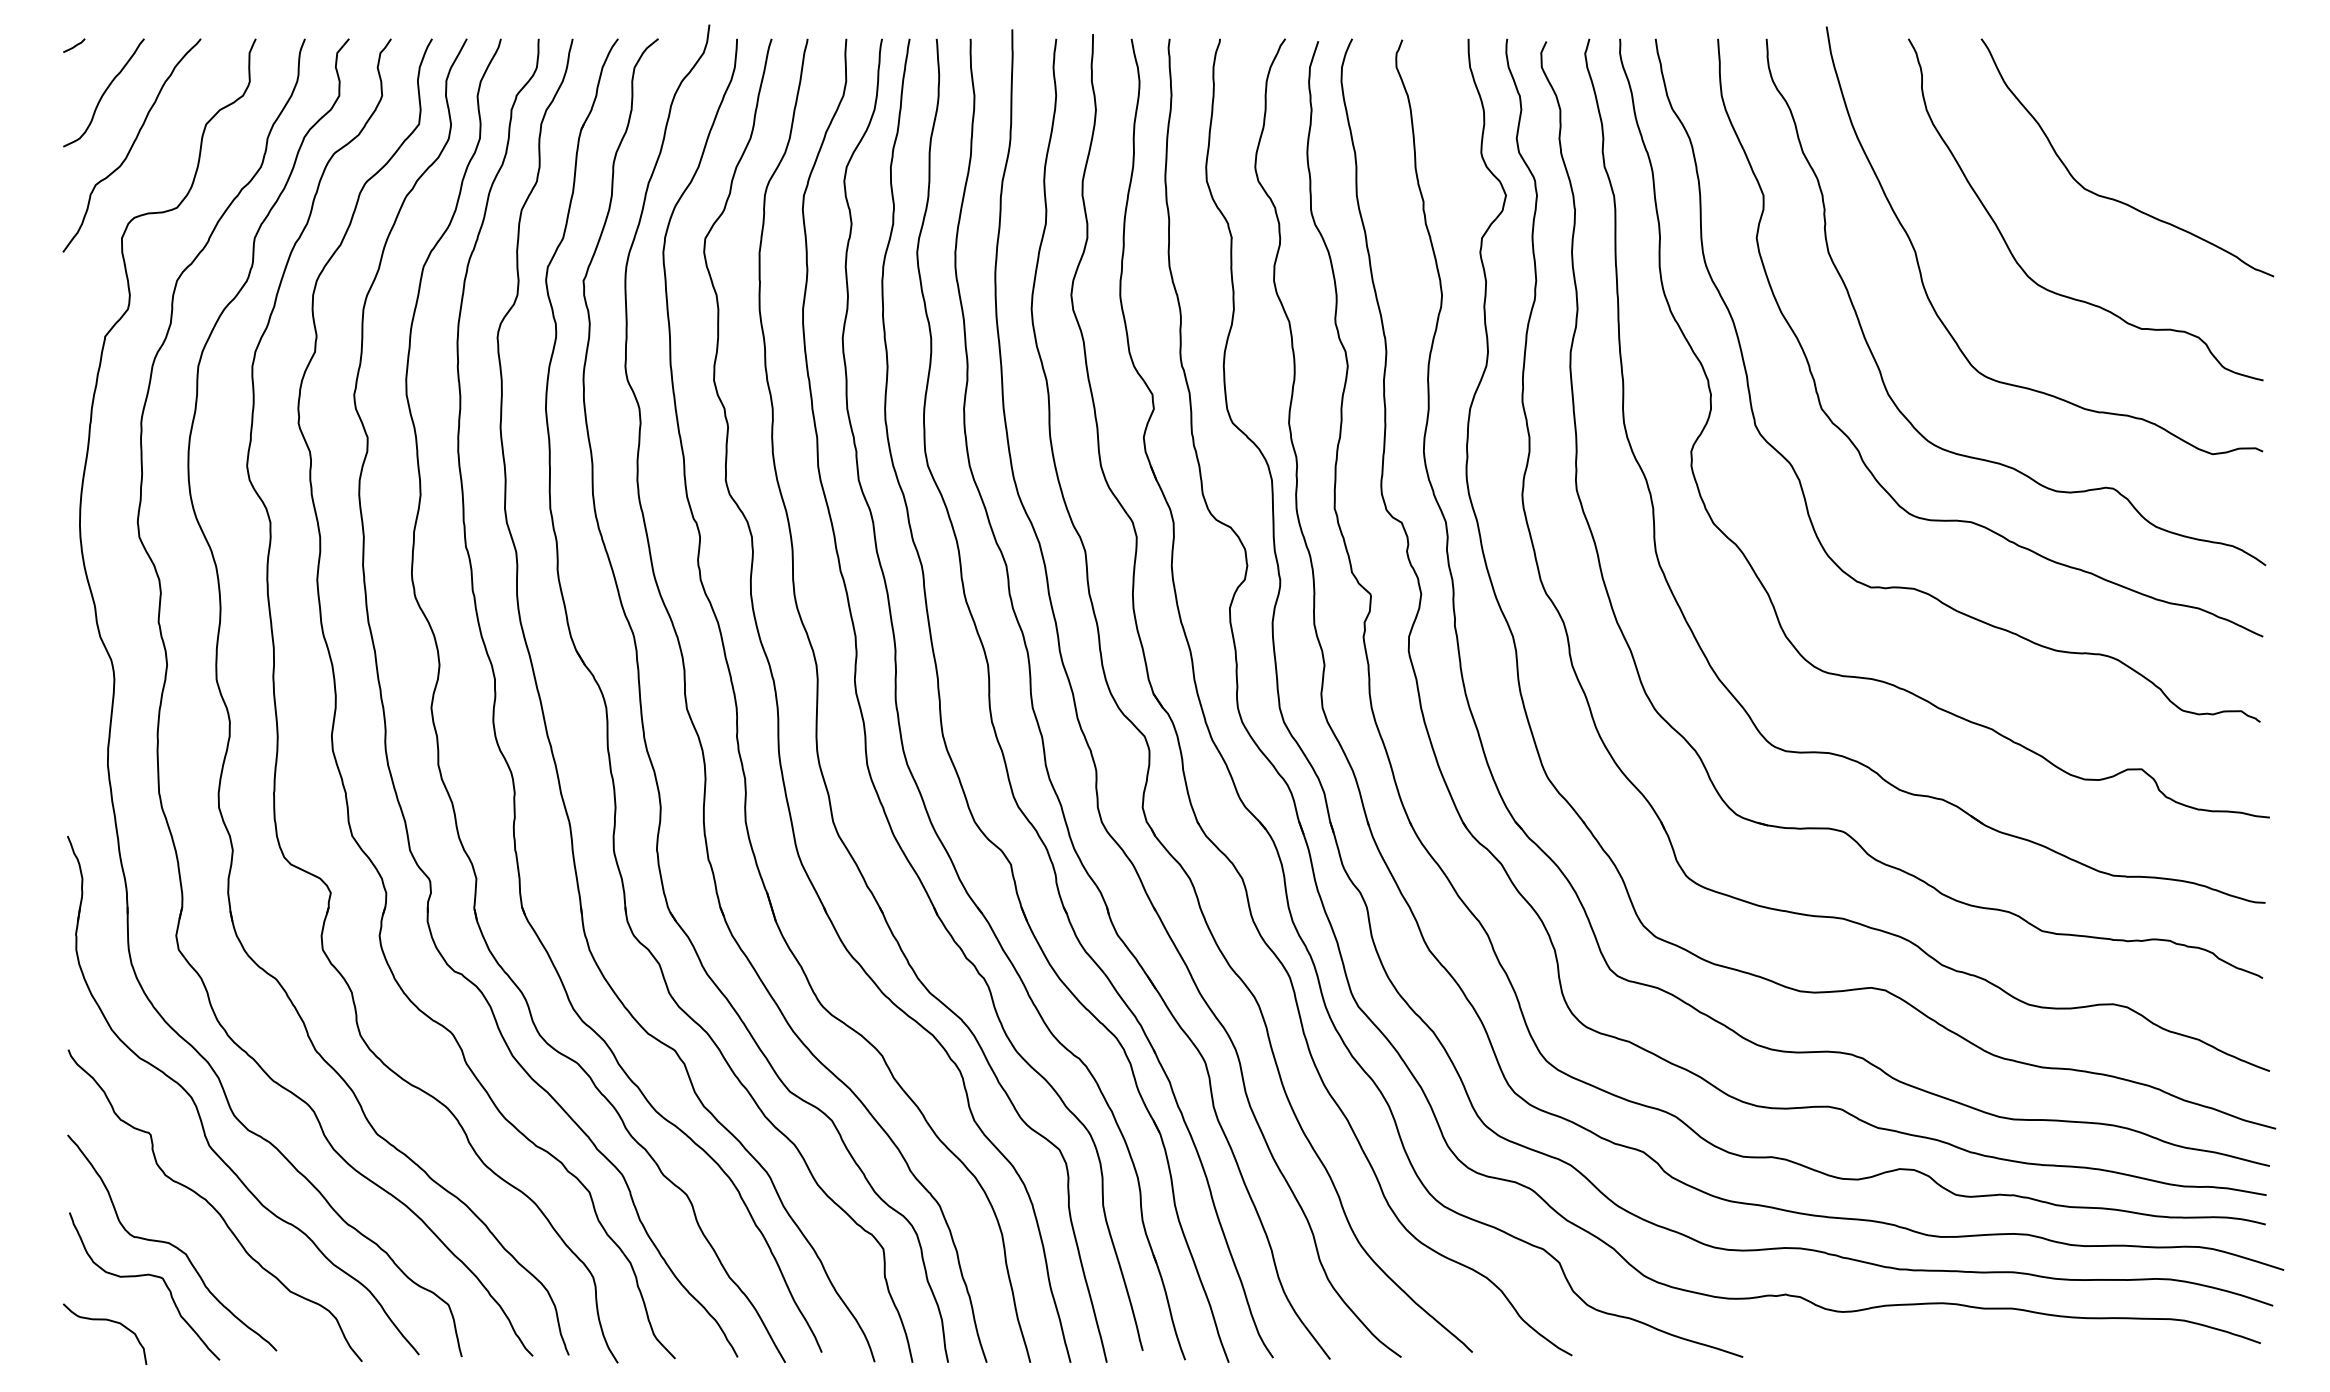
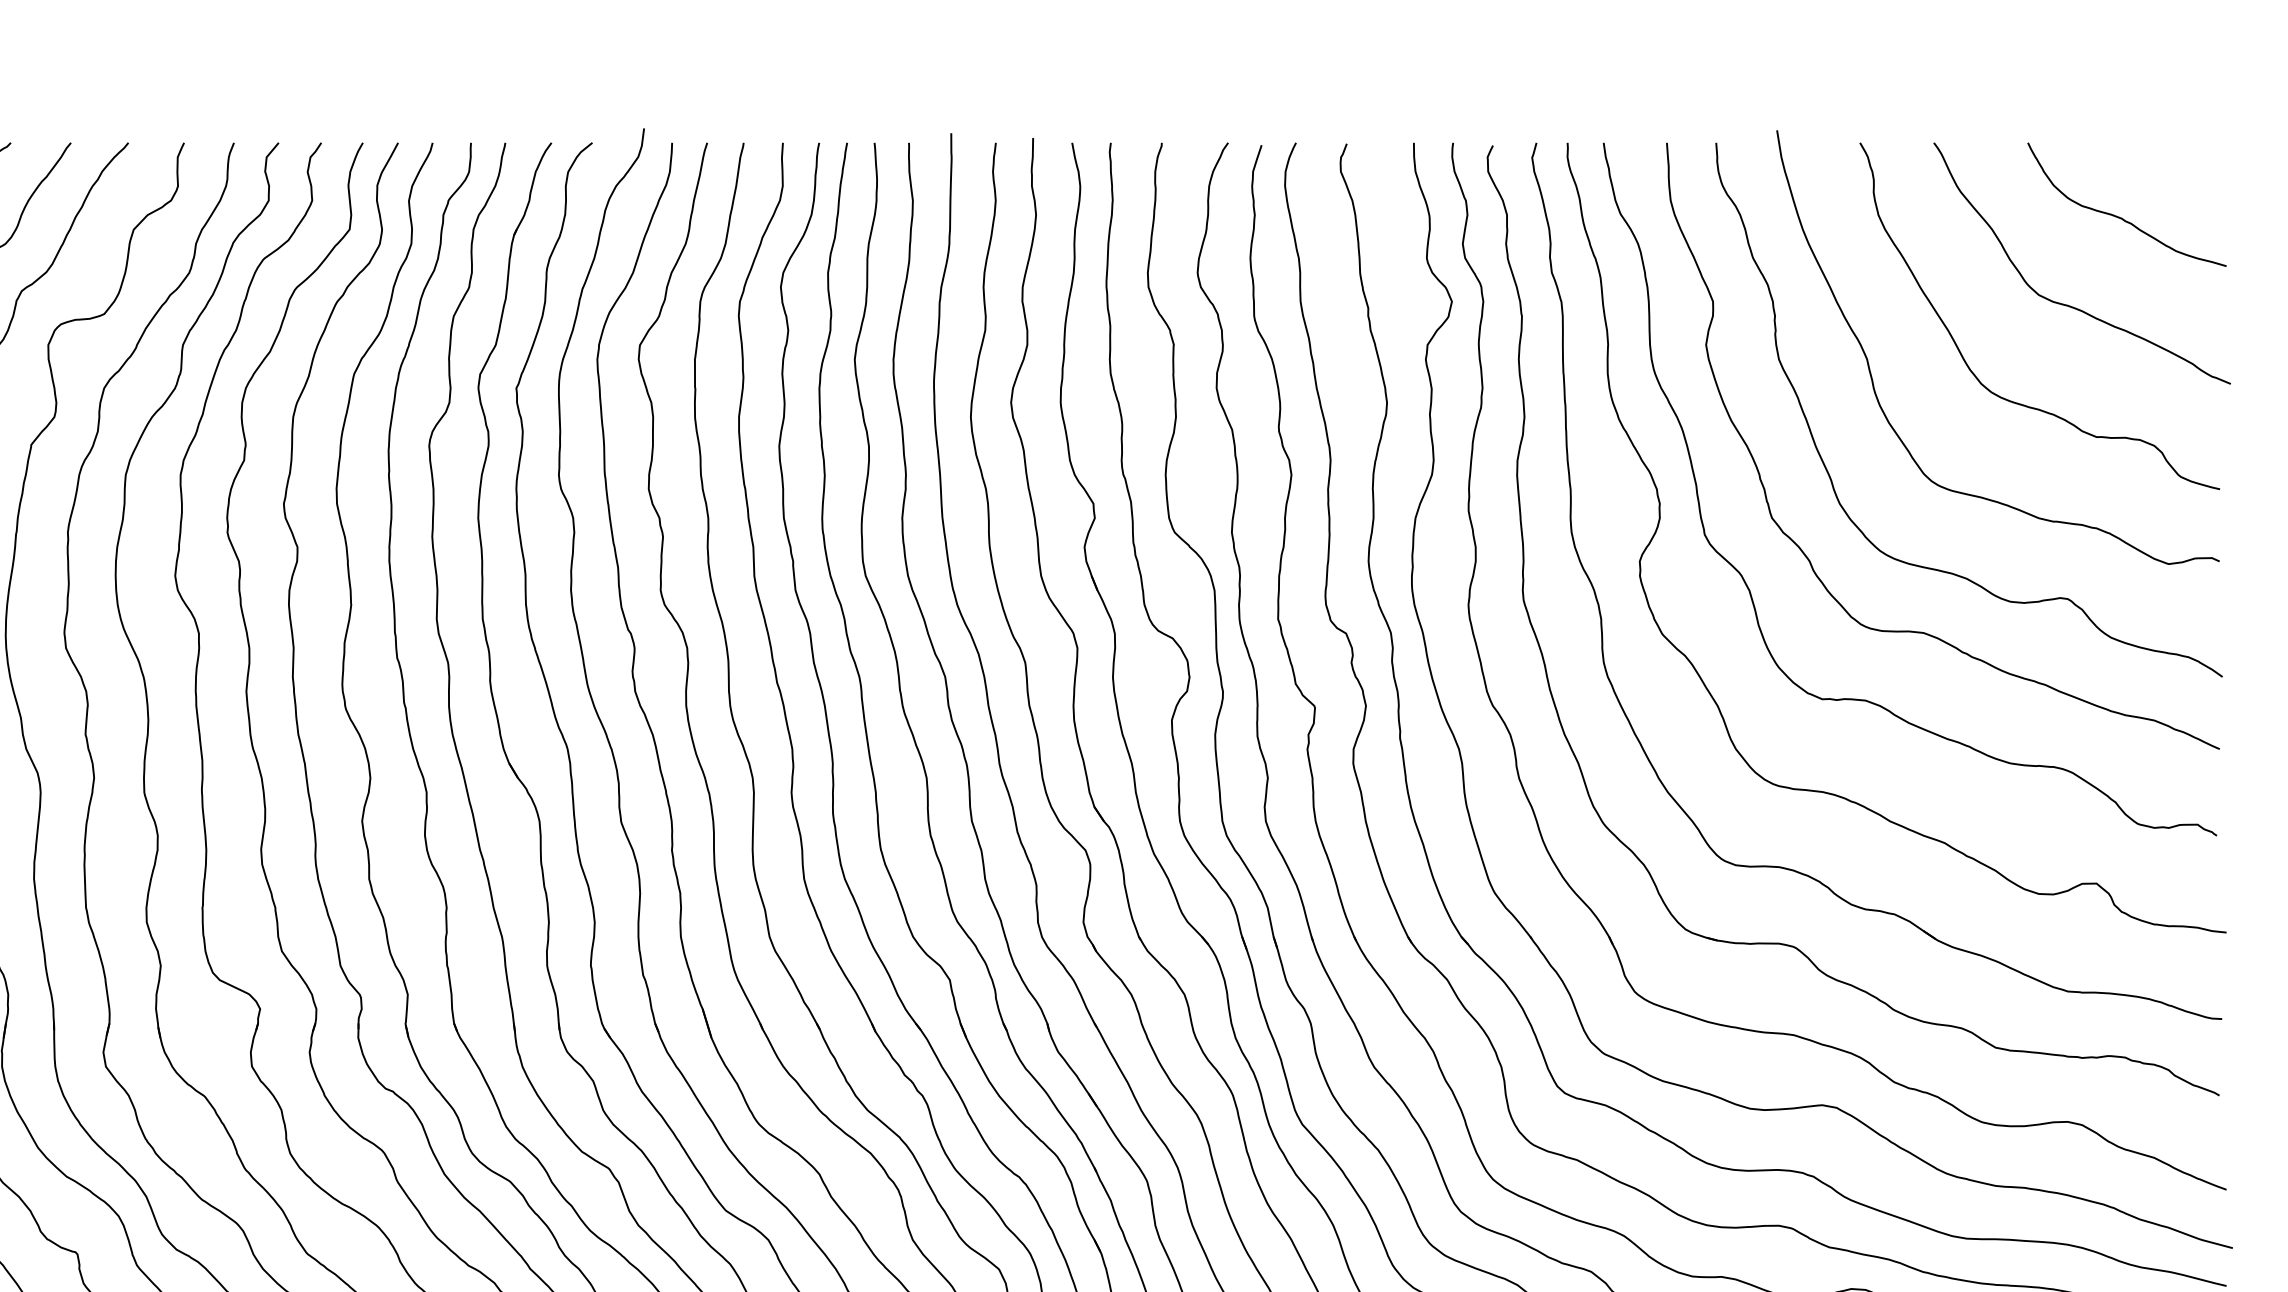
curve: (2164, 111) -> (2119, 216), added

